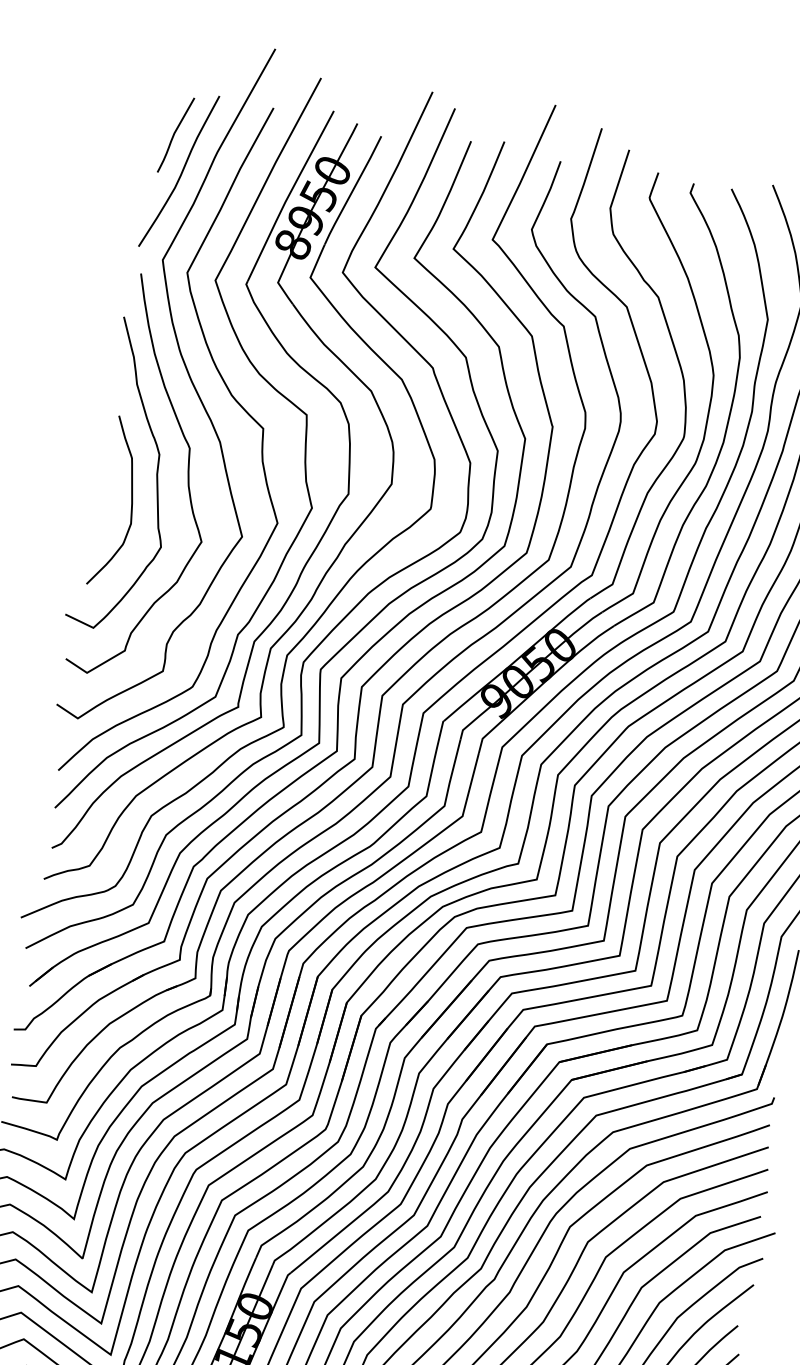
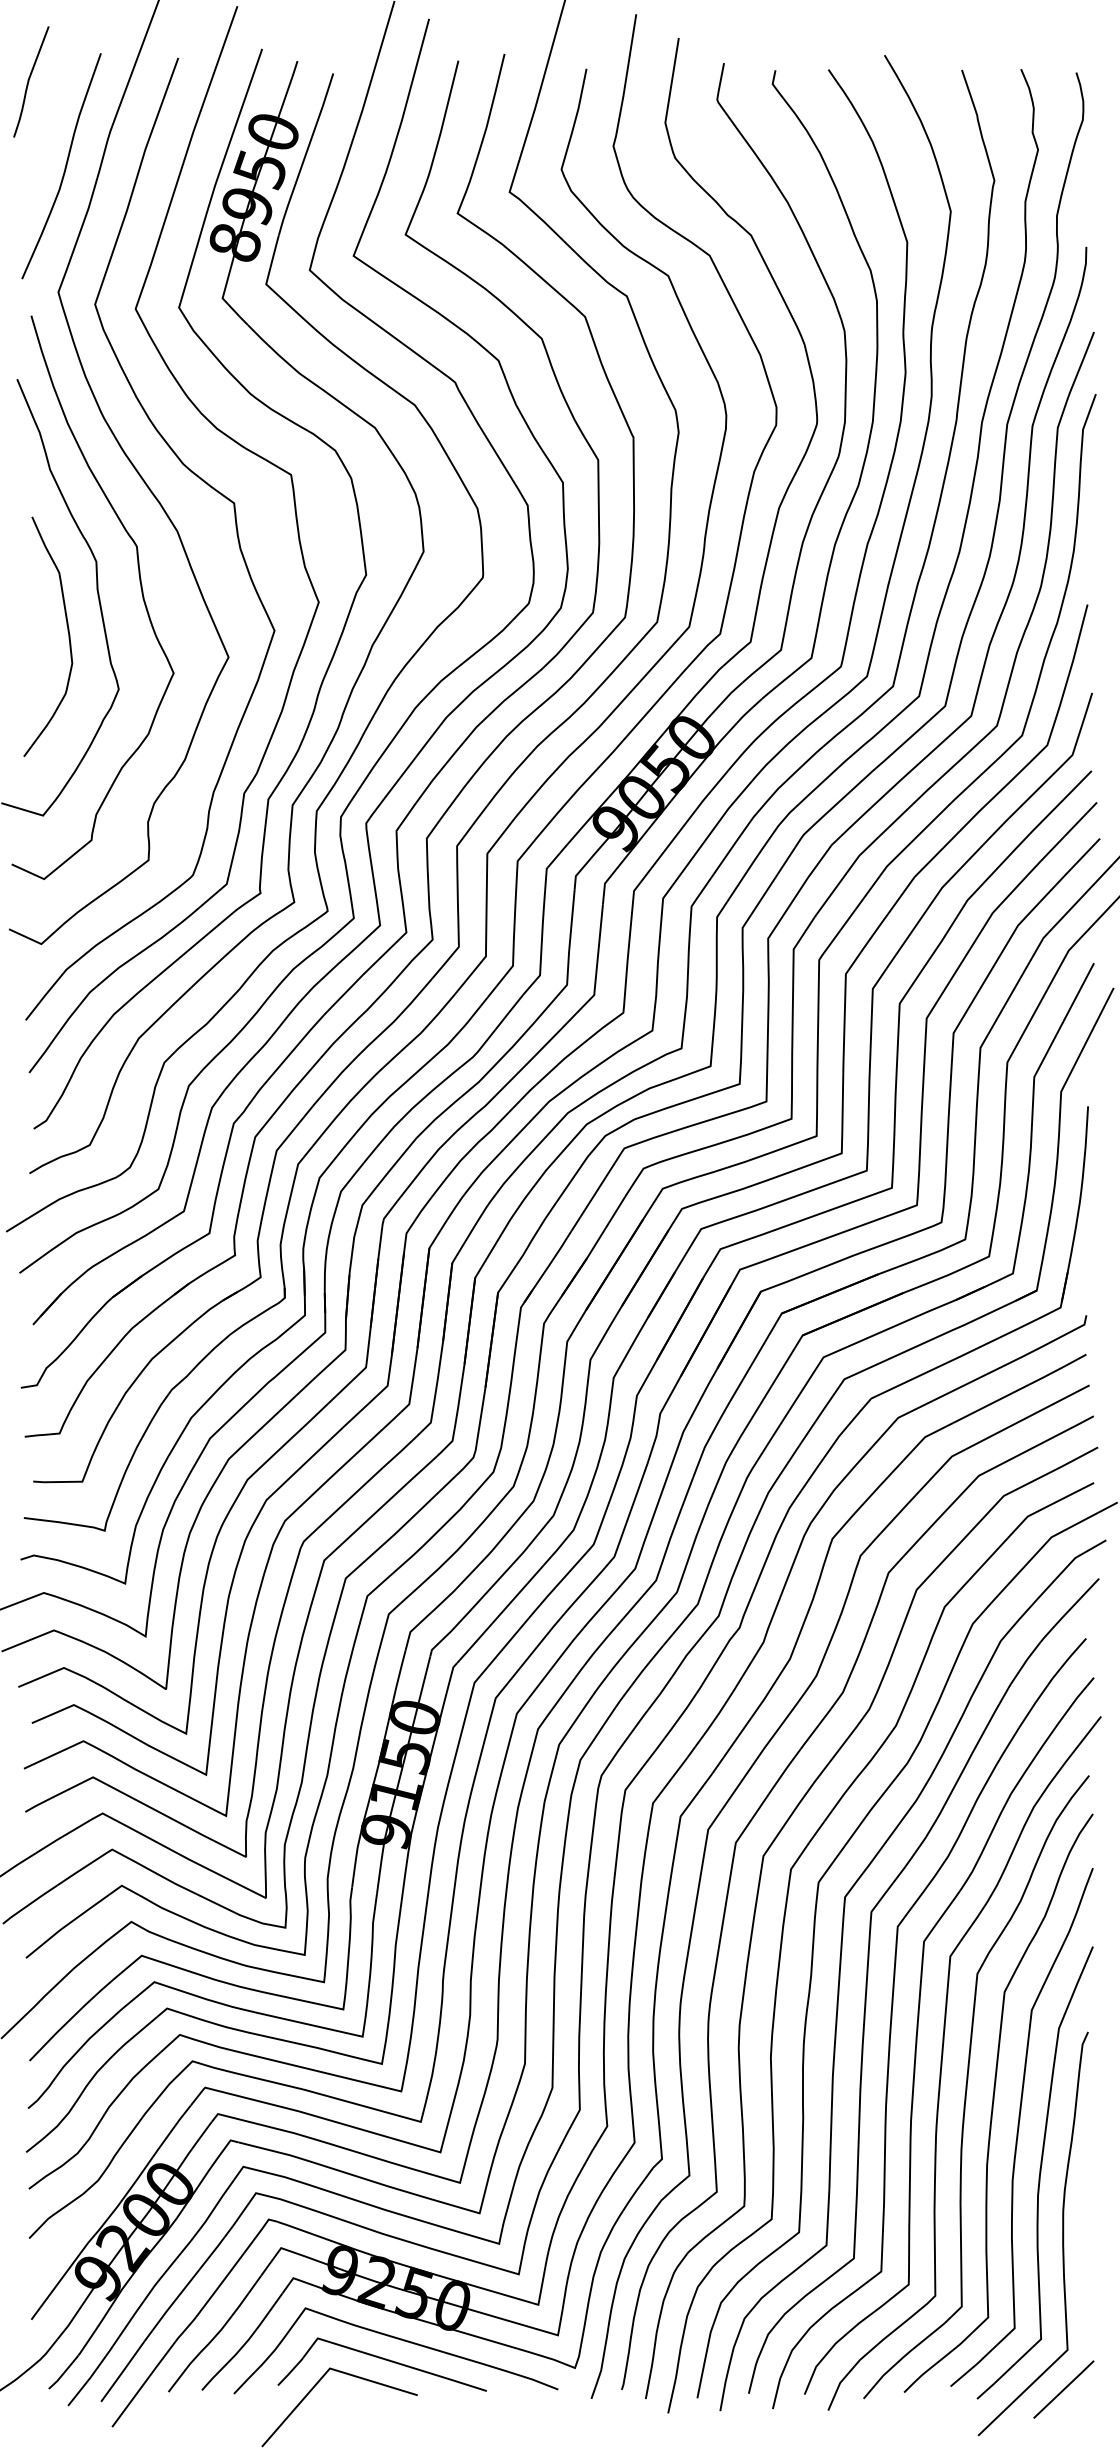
curve: (174, 134) -> (29, 81), moved

